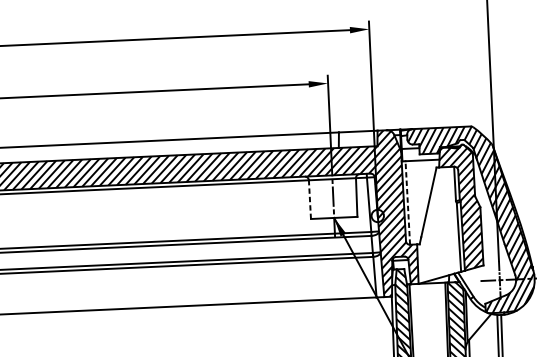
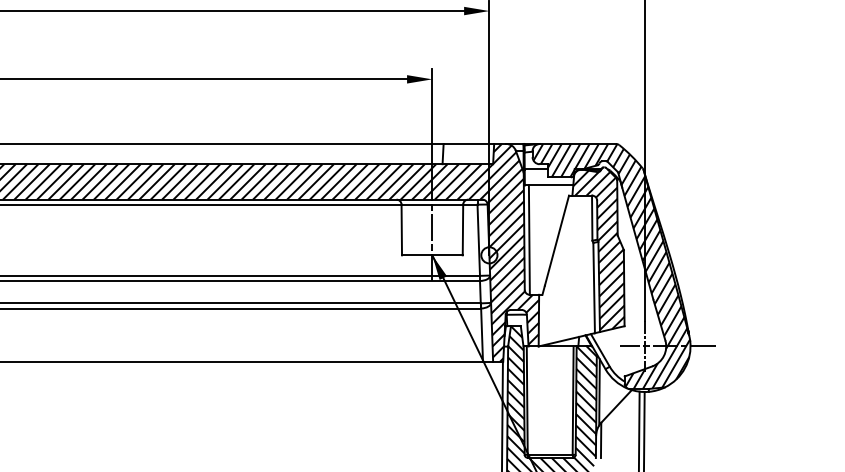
line: (309, 199) -> (401, 229), dashed -> solid
line: (407, 203) -> (529, 240), dashed -> solid

